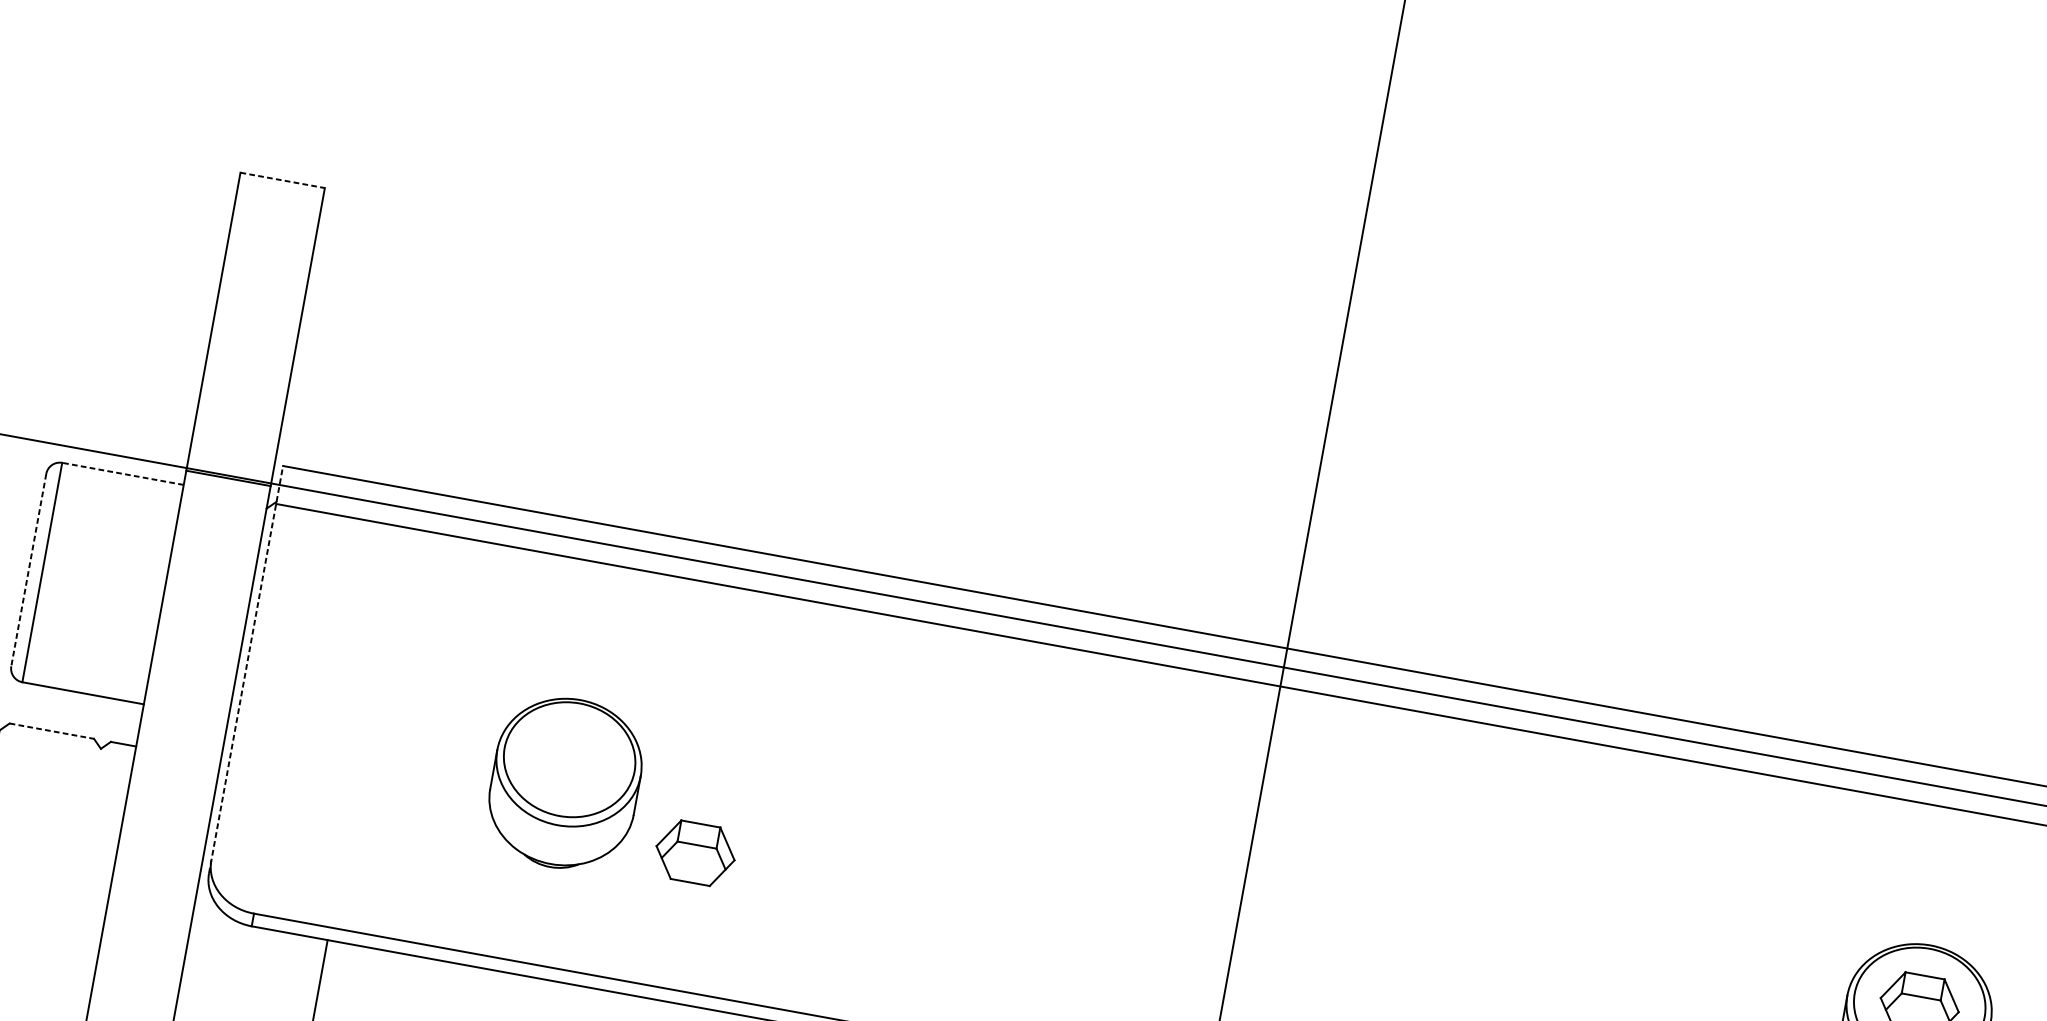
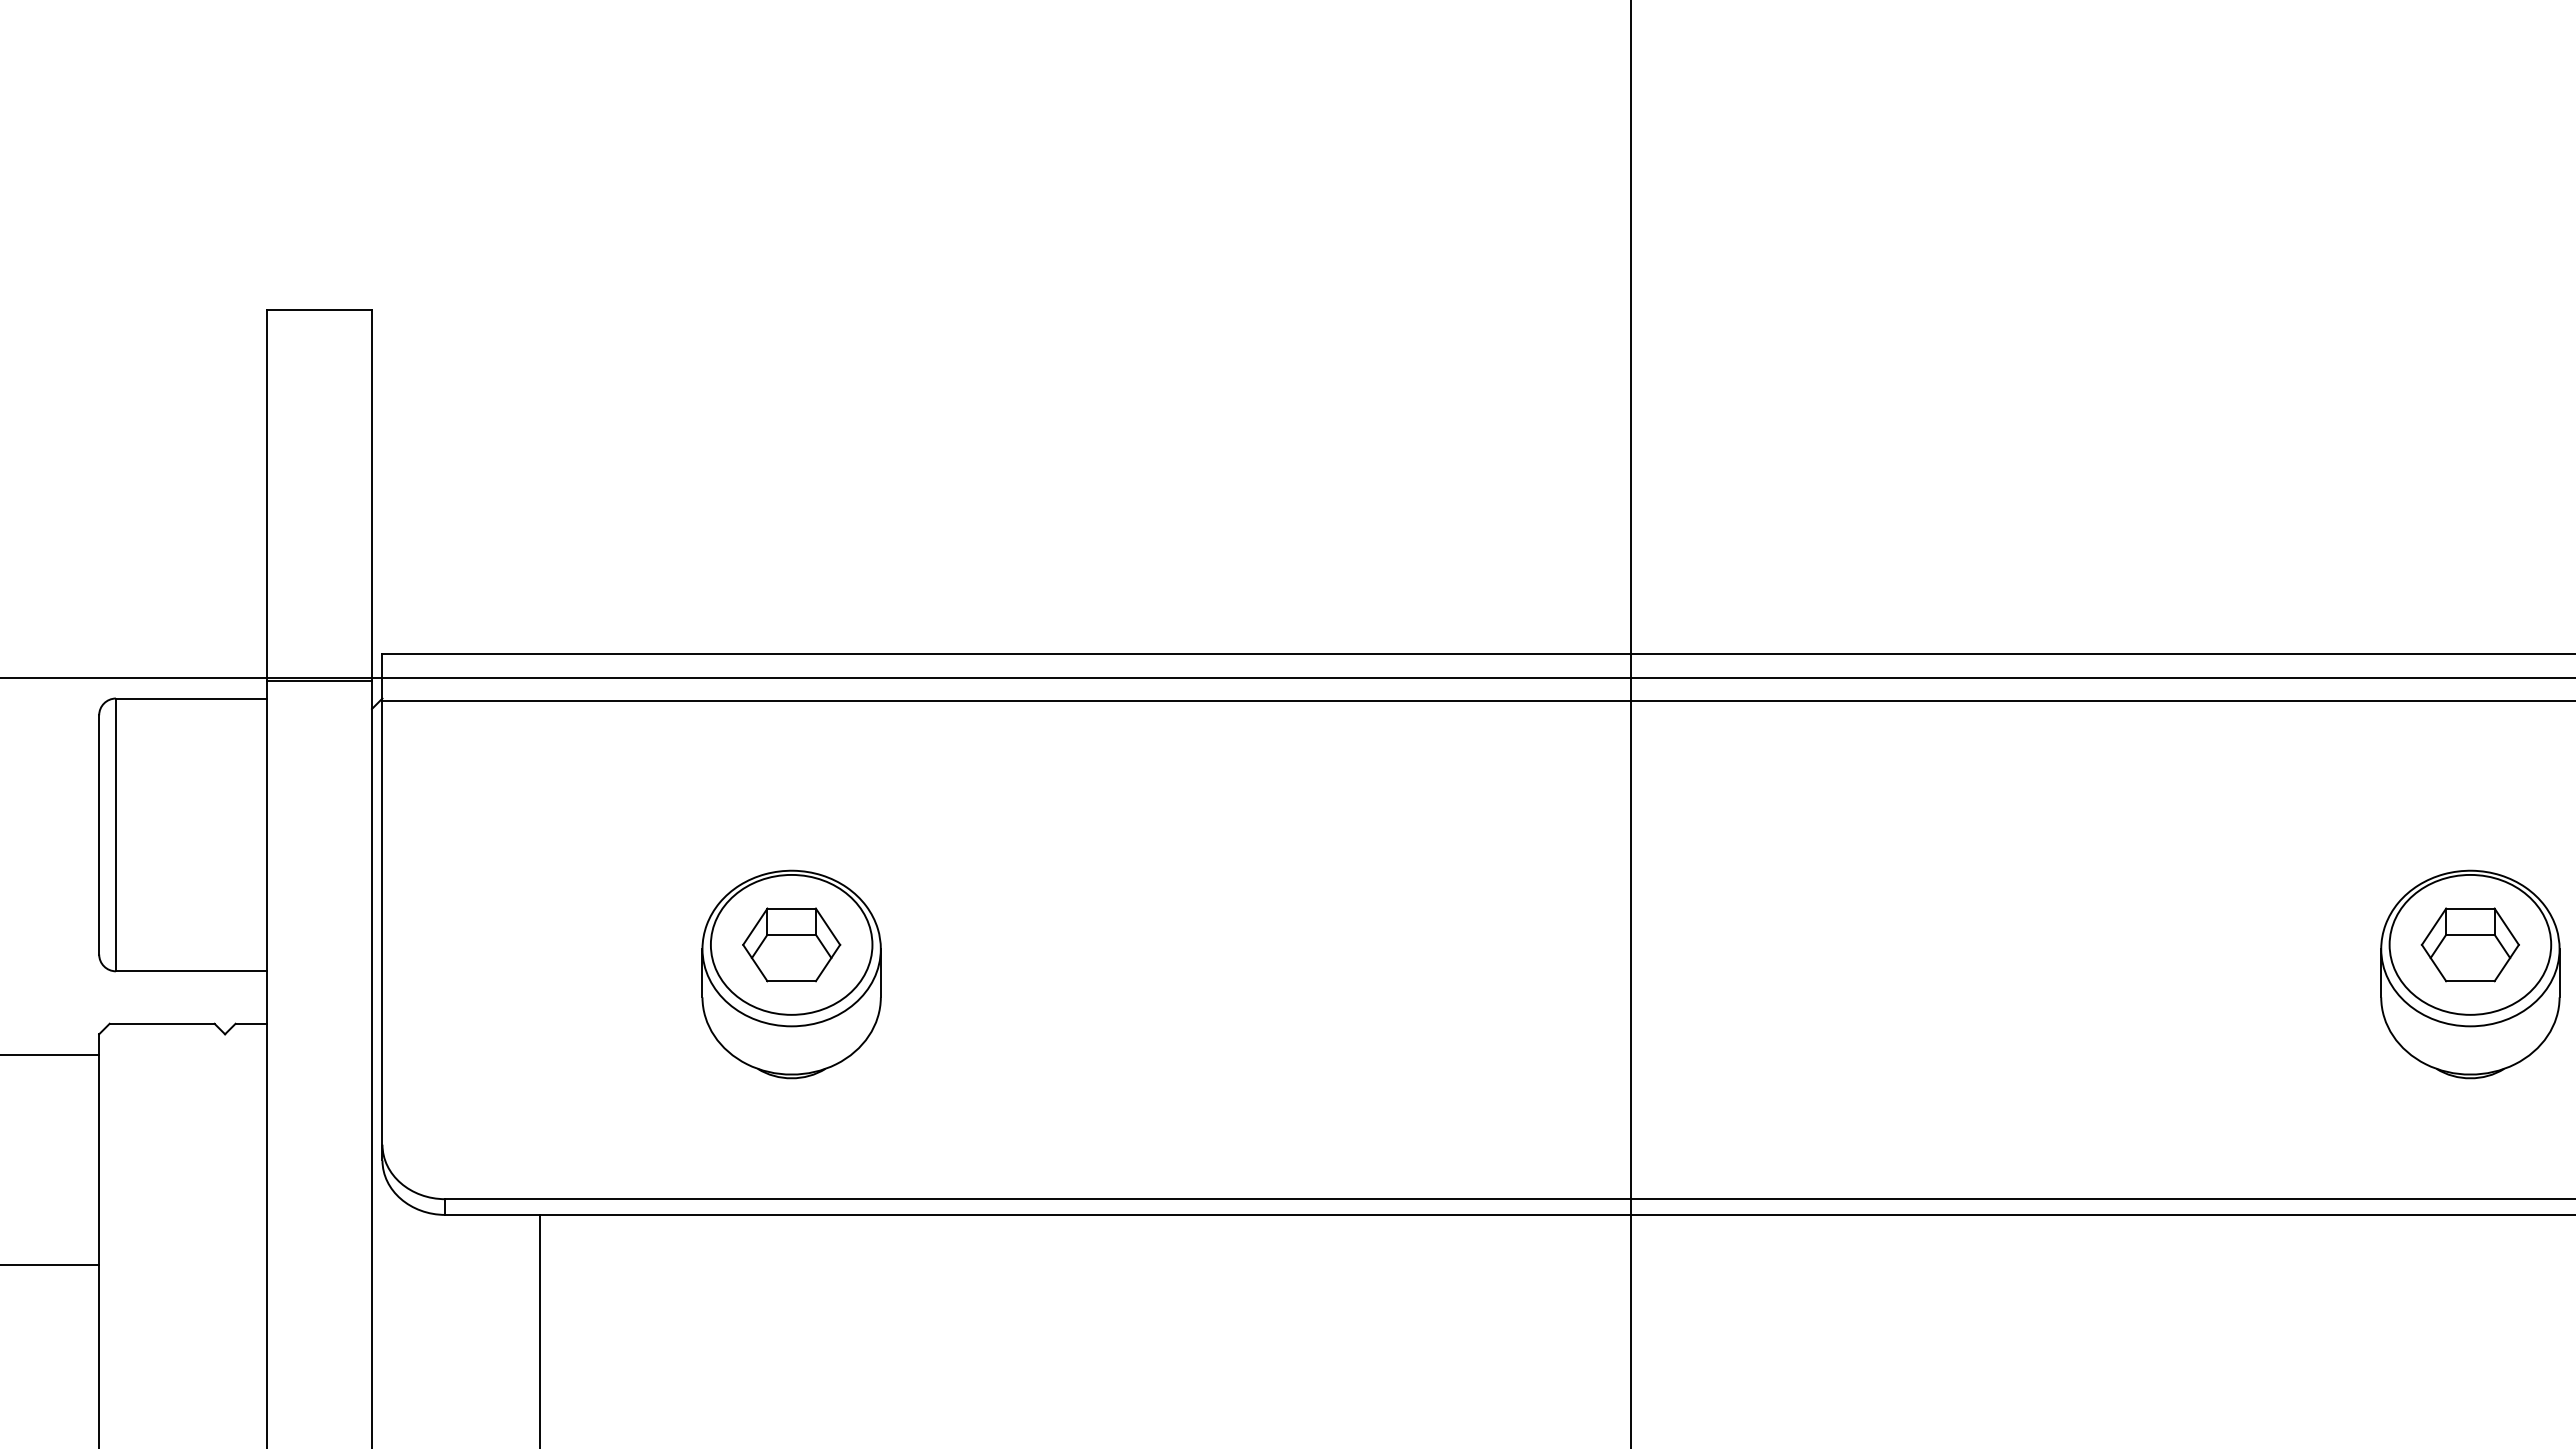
line: (283, 180) -> (320, 310), dashed -> solid
line: (122, 473) -> (191, 698), dashed -> solid
line: (29, 569) -> (99, 834), dashed -> solid
line: (246, 669) -> (382, 906), dashed -> solid
line: (52, 731) -> (162, 1023), dashed -> solid
part: (695, 852) -> (791, 944), moved

